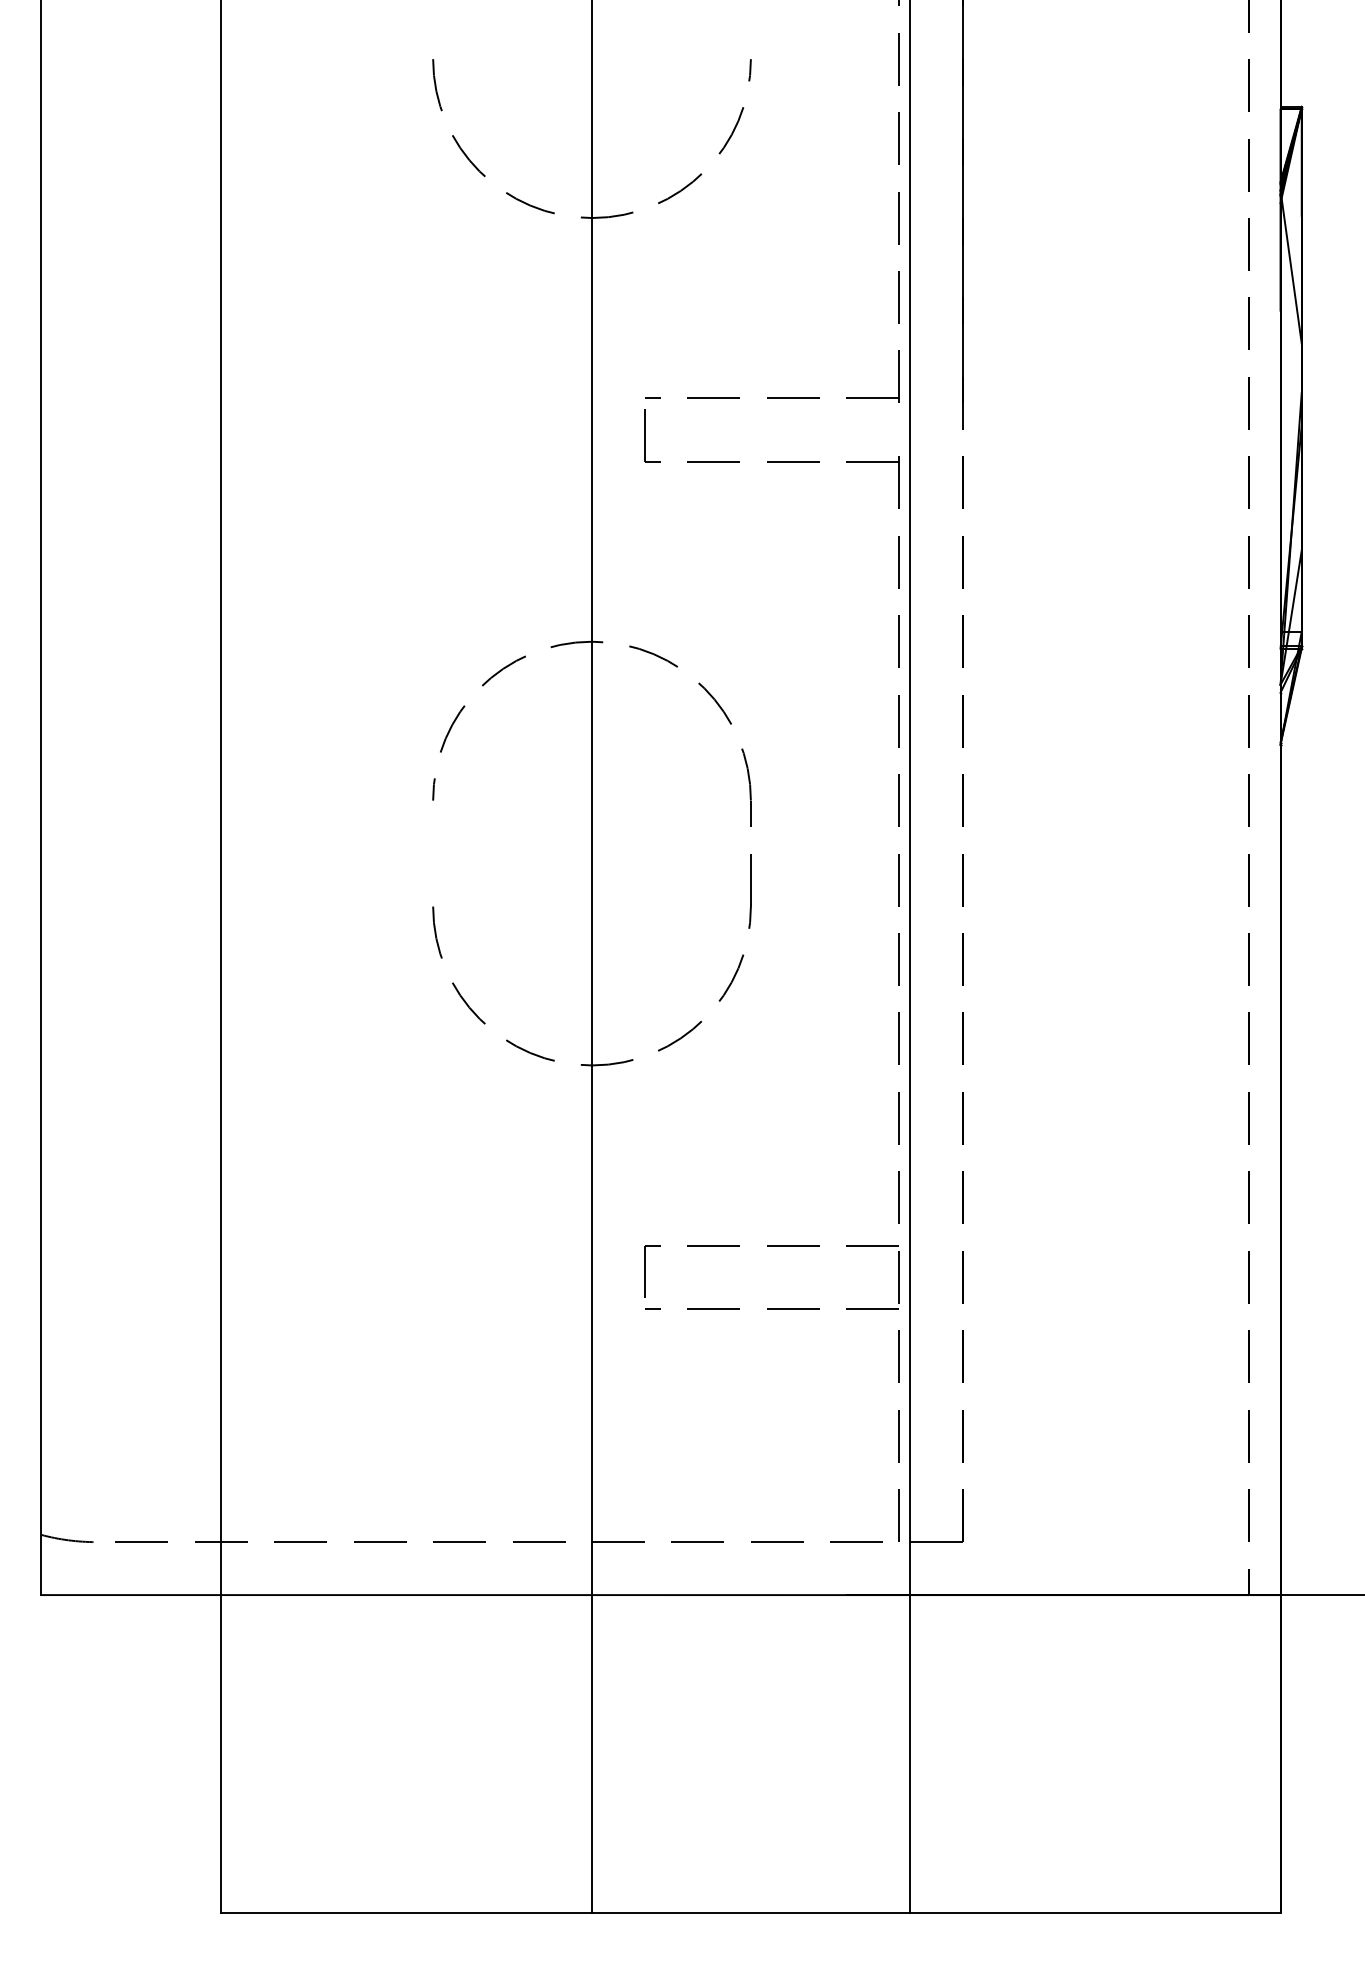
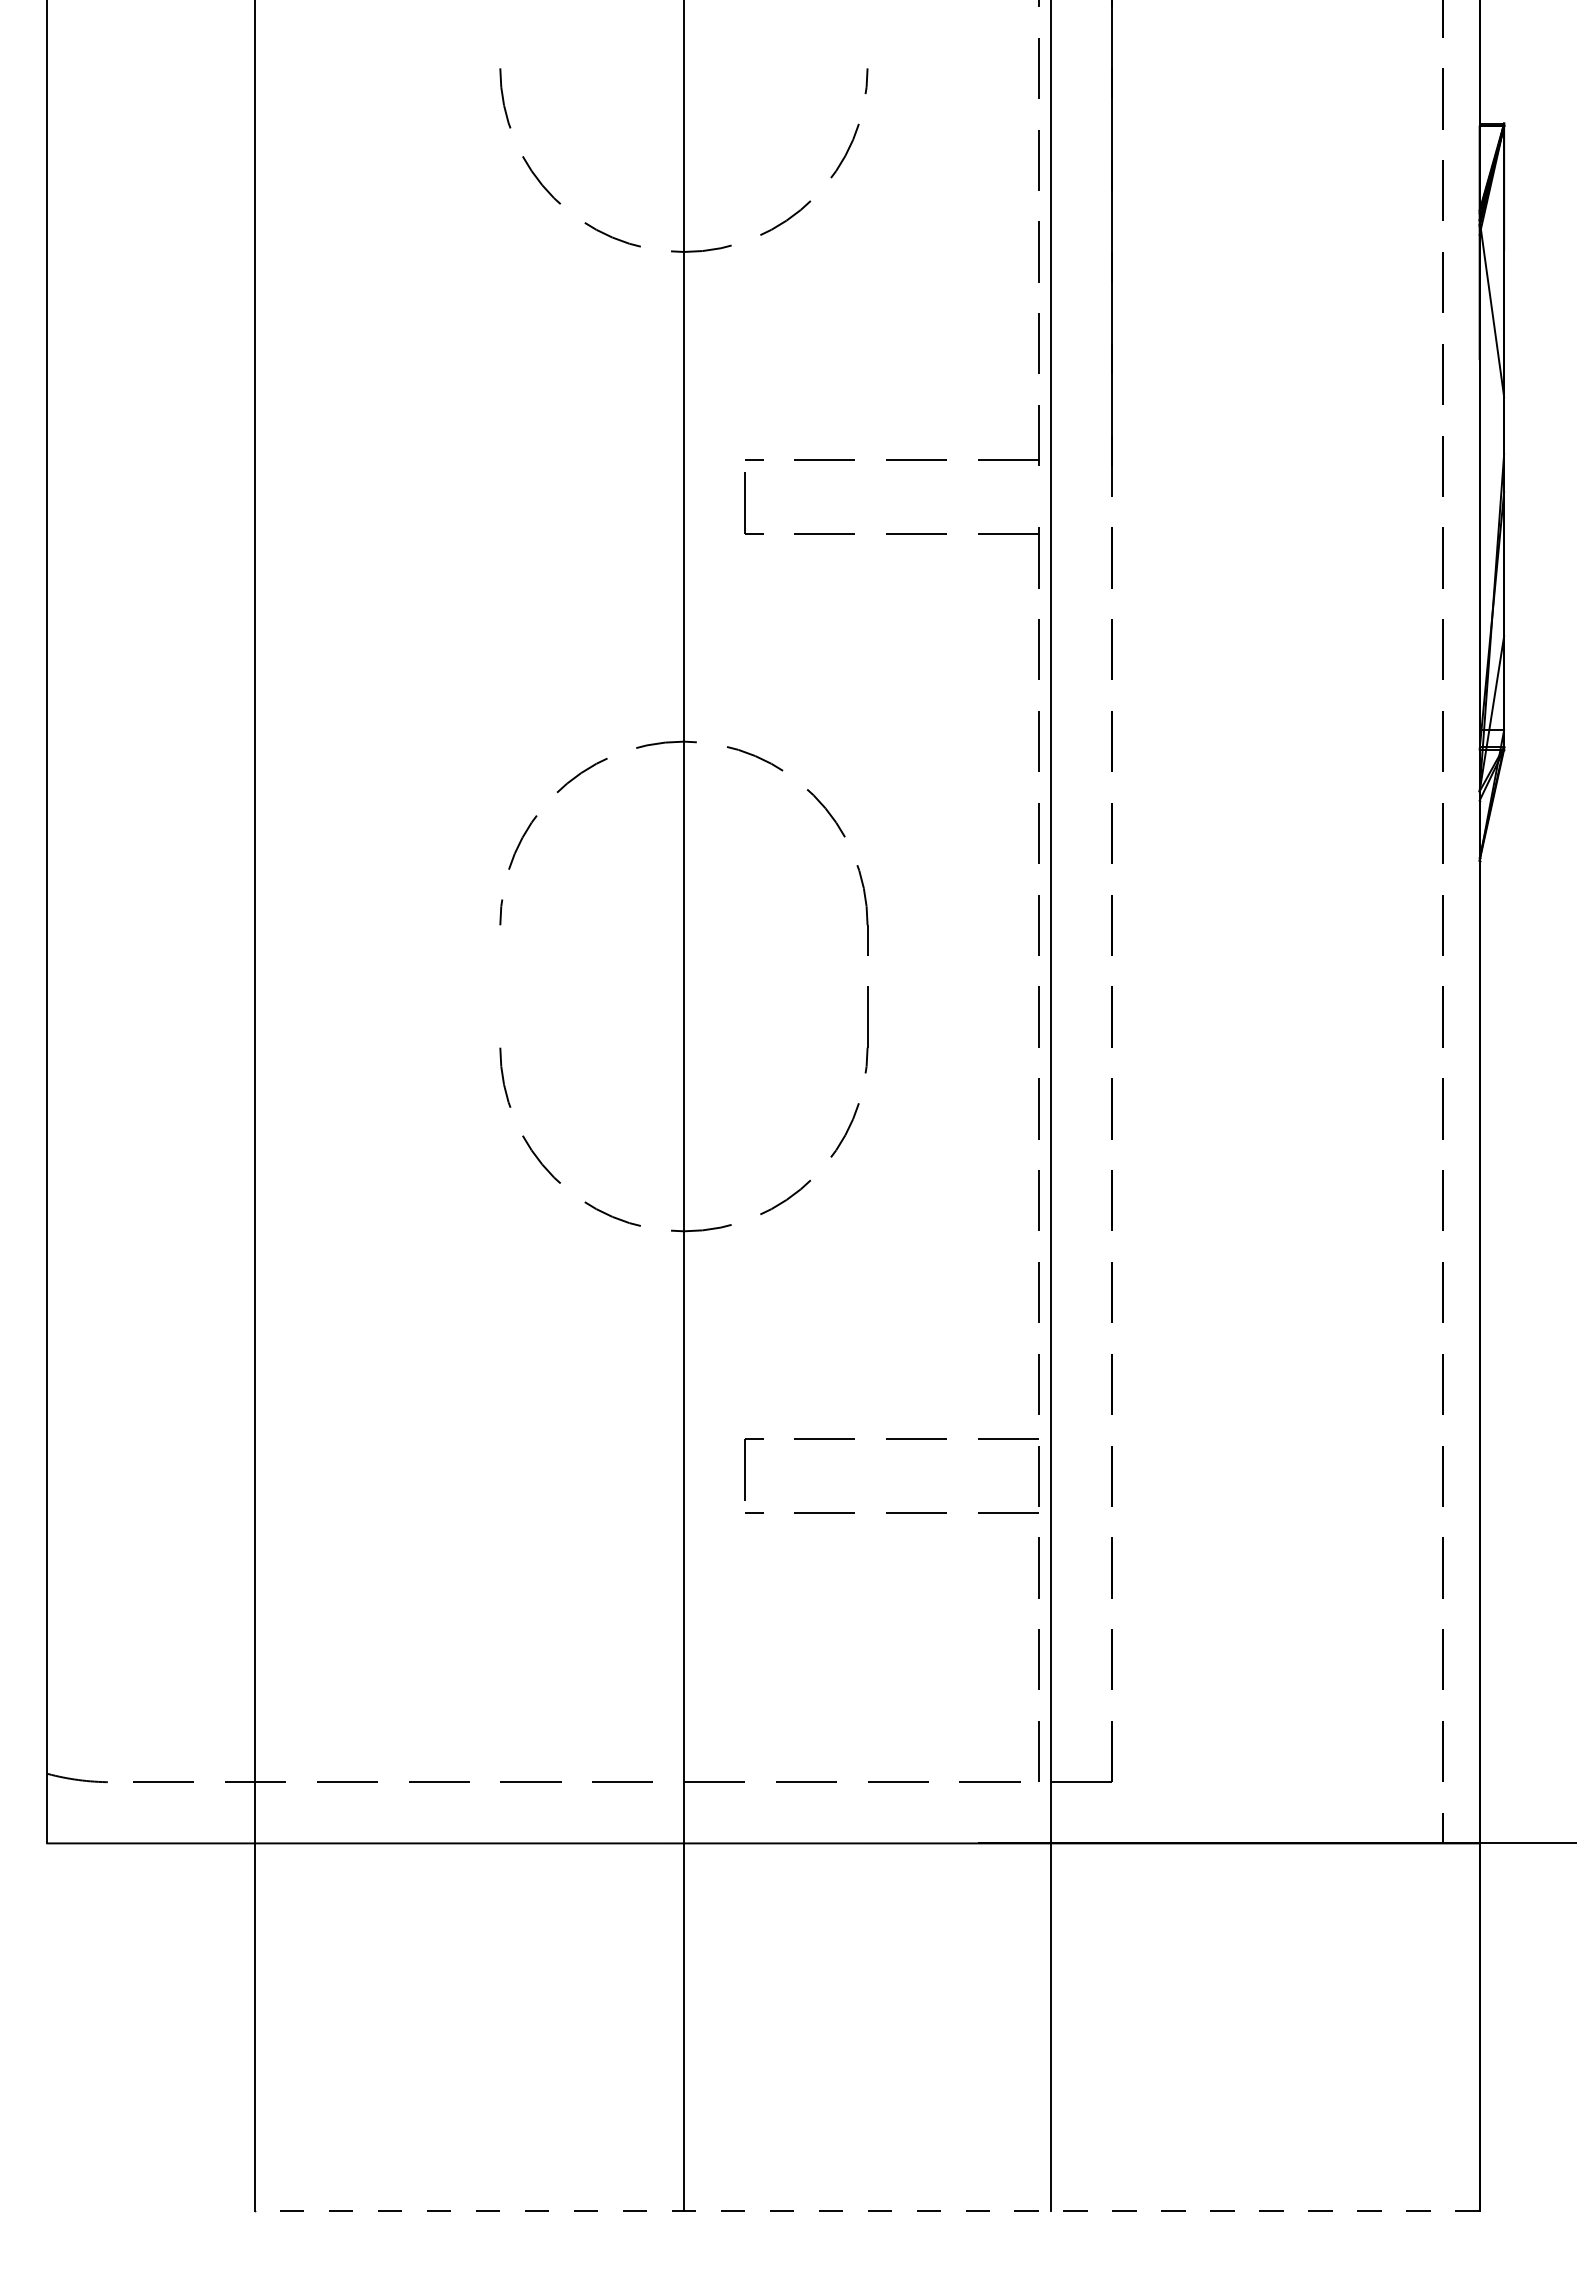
line: (750, 1912) -> (867, 2210), solid -> dashed

